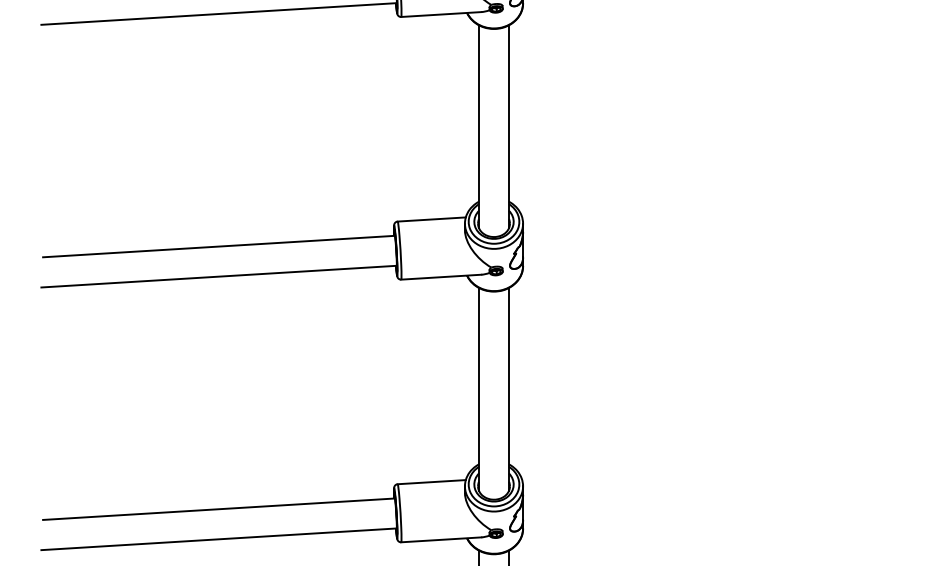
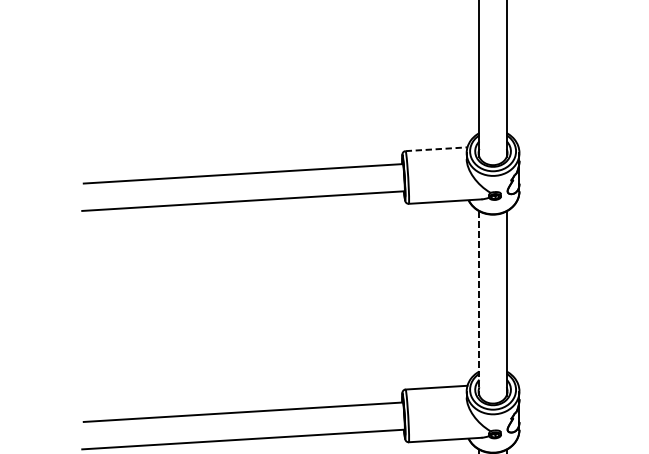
line: (432, 219) -> (437, 149), solid -> dashed
line: (479, 389) -> (479, 303), solid -> dashed

